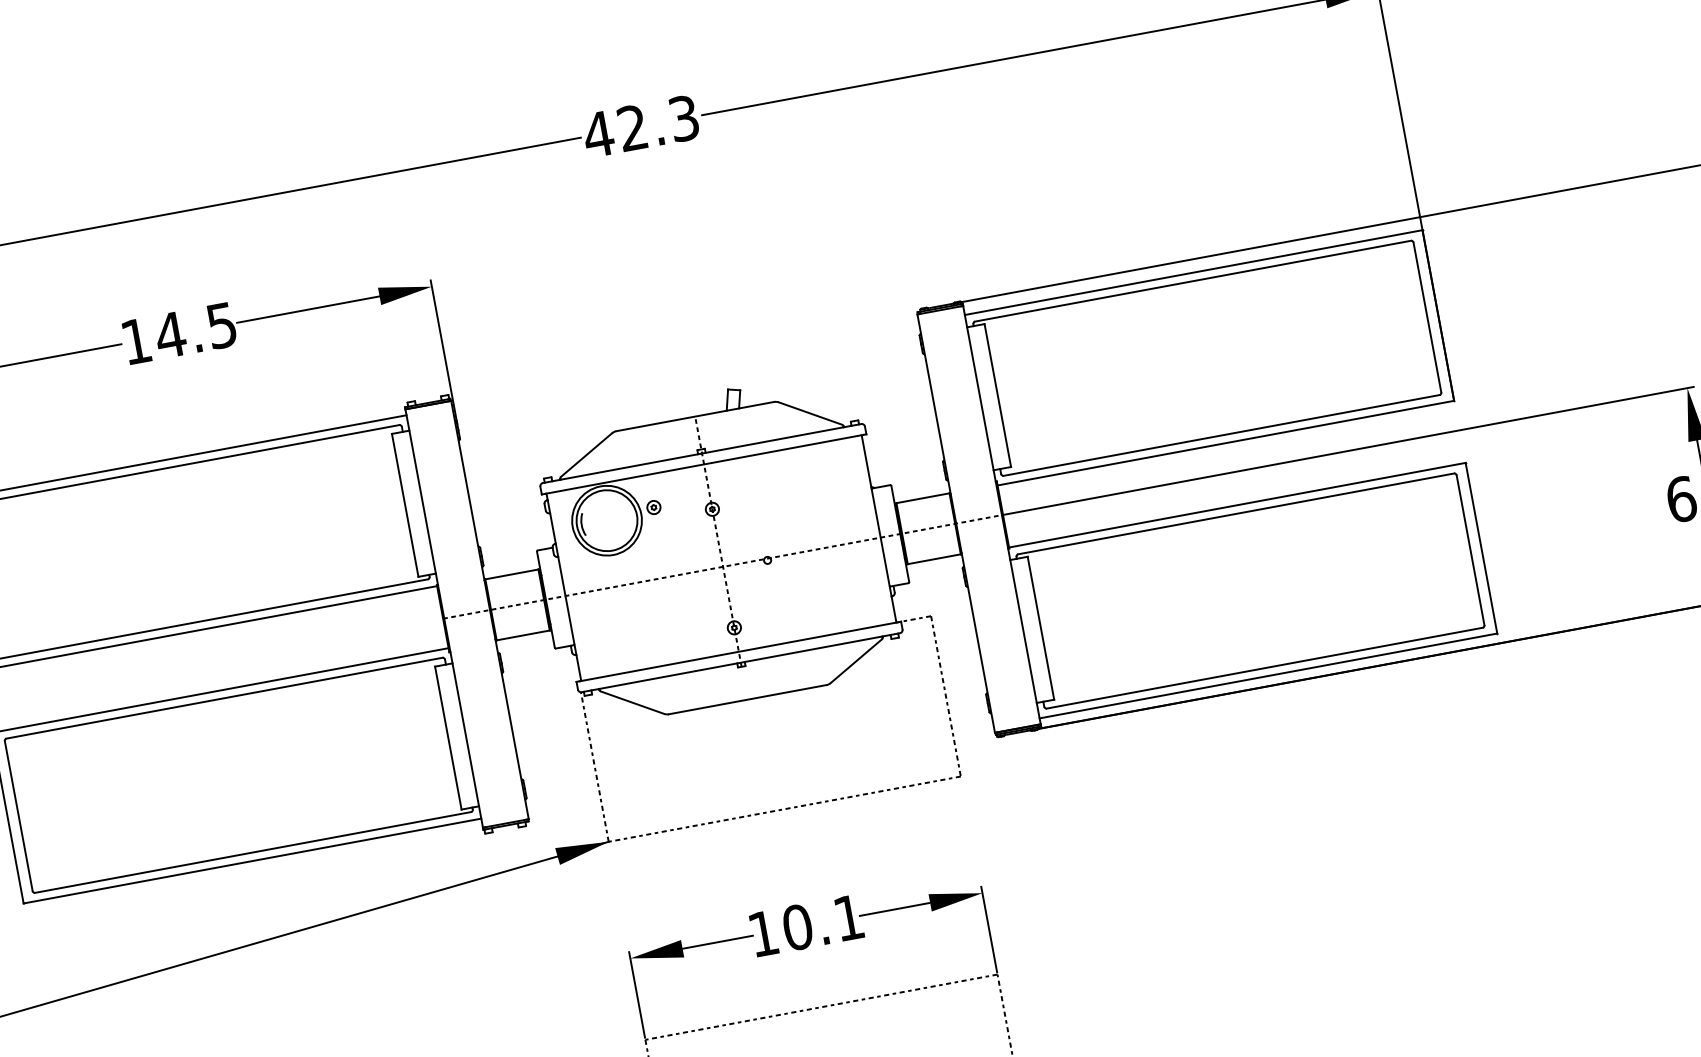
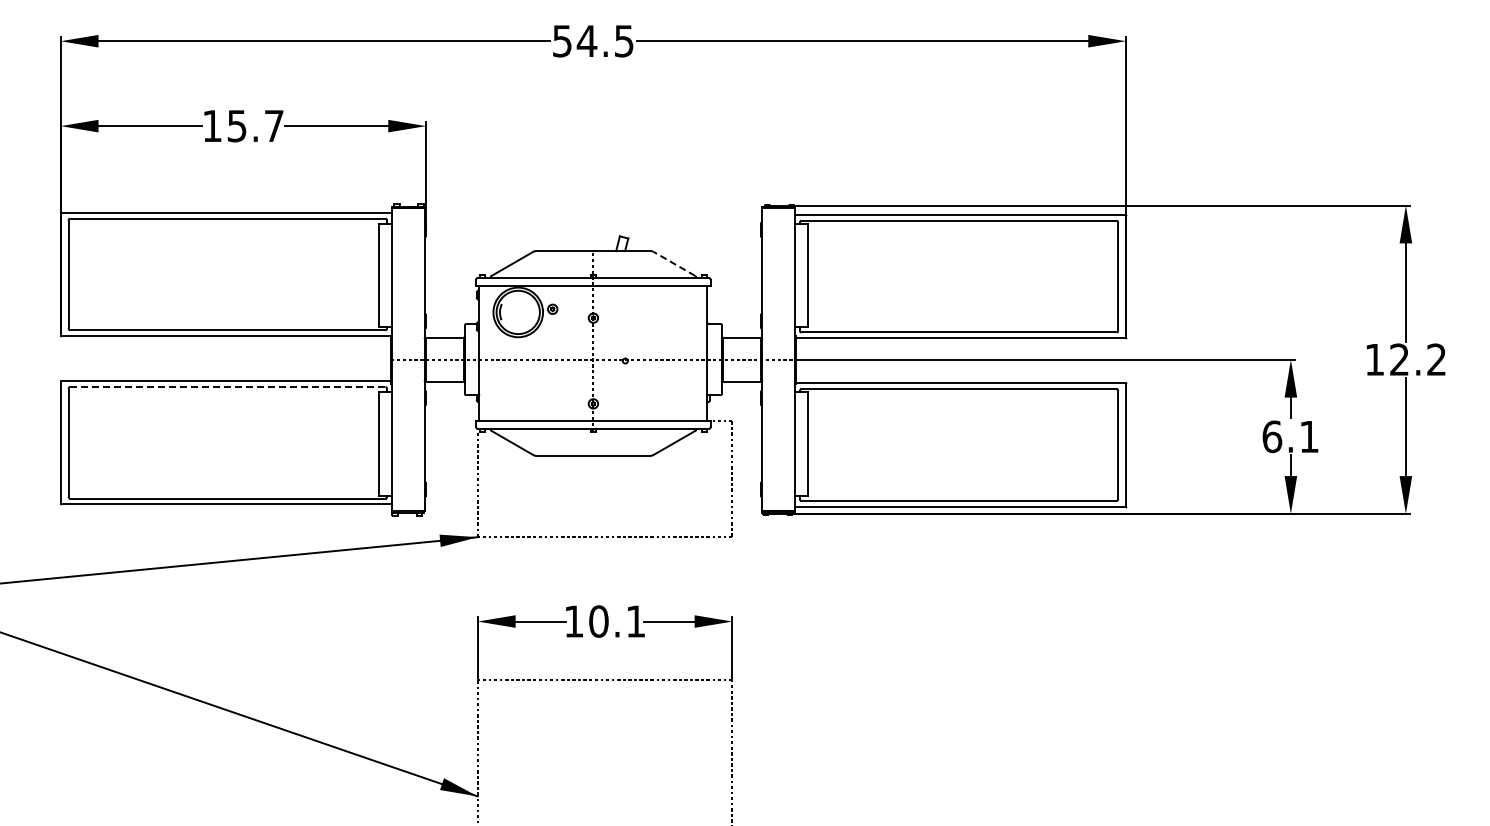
text: (640, 127) -> (592, 41), 42.3 -> 54.5
text: (194, 331) -> (254, 126), 14.5 -> 15.7
line: (810, 412) -> (674, 263), solid -> dashed
line: (224, 697) -> (227, 386), solid -> dashed

